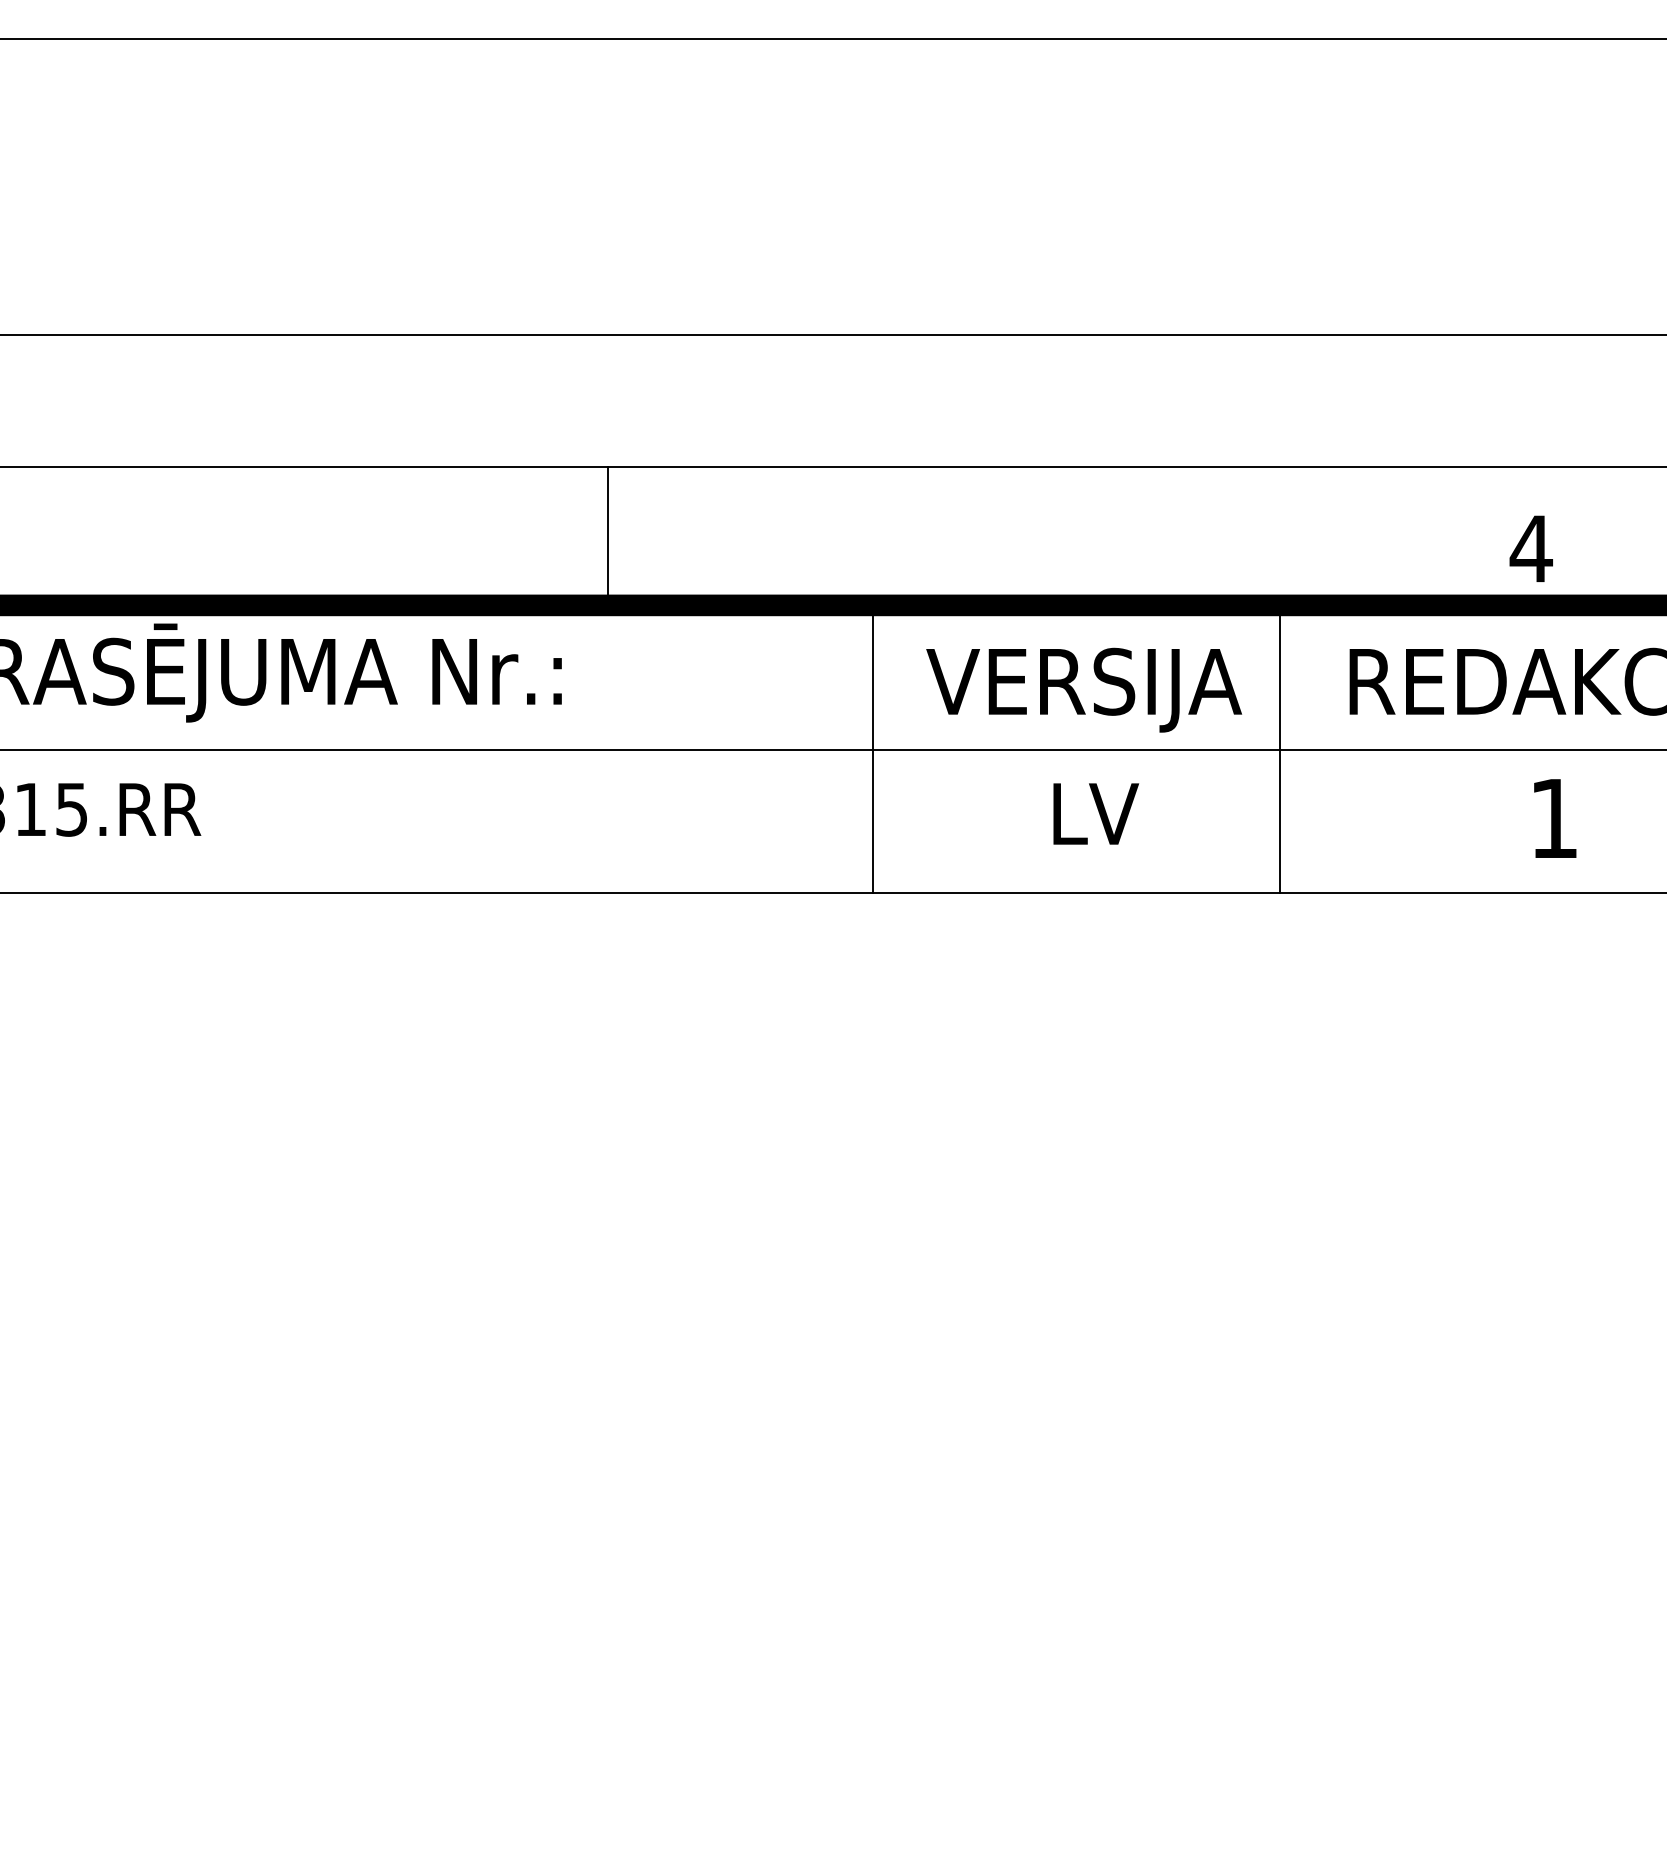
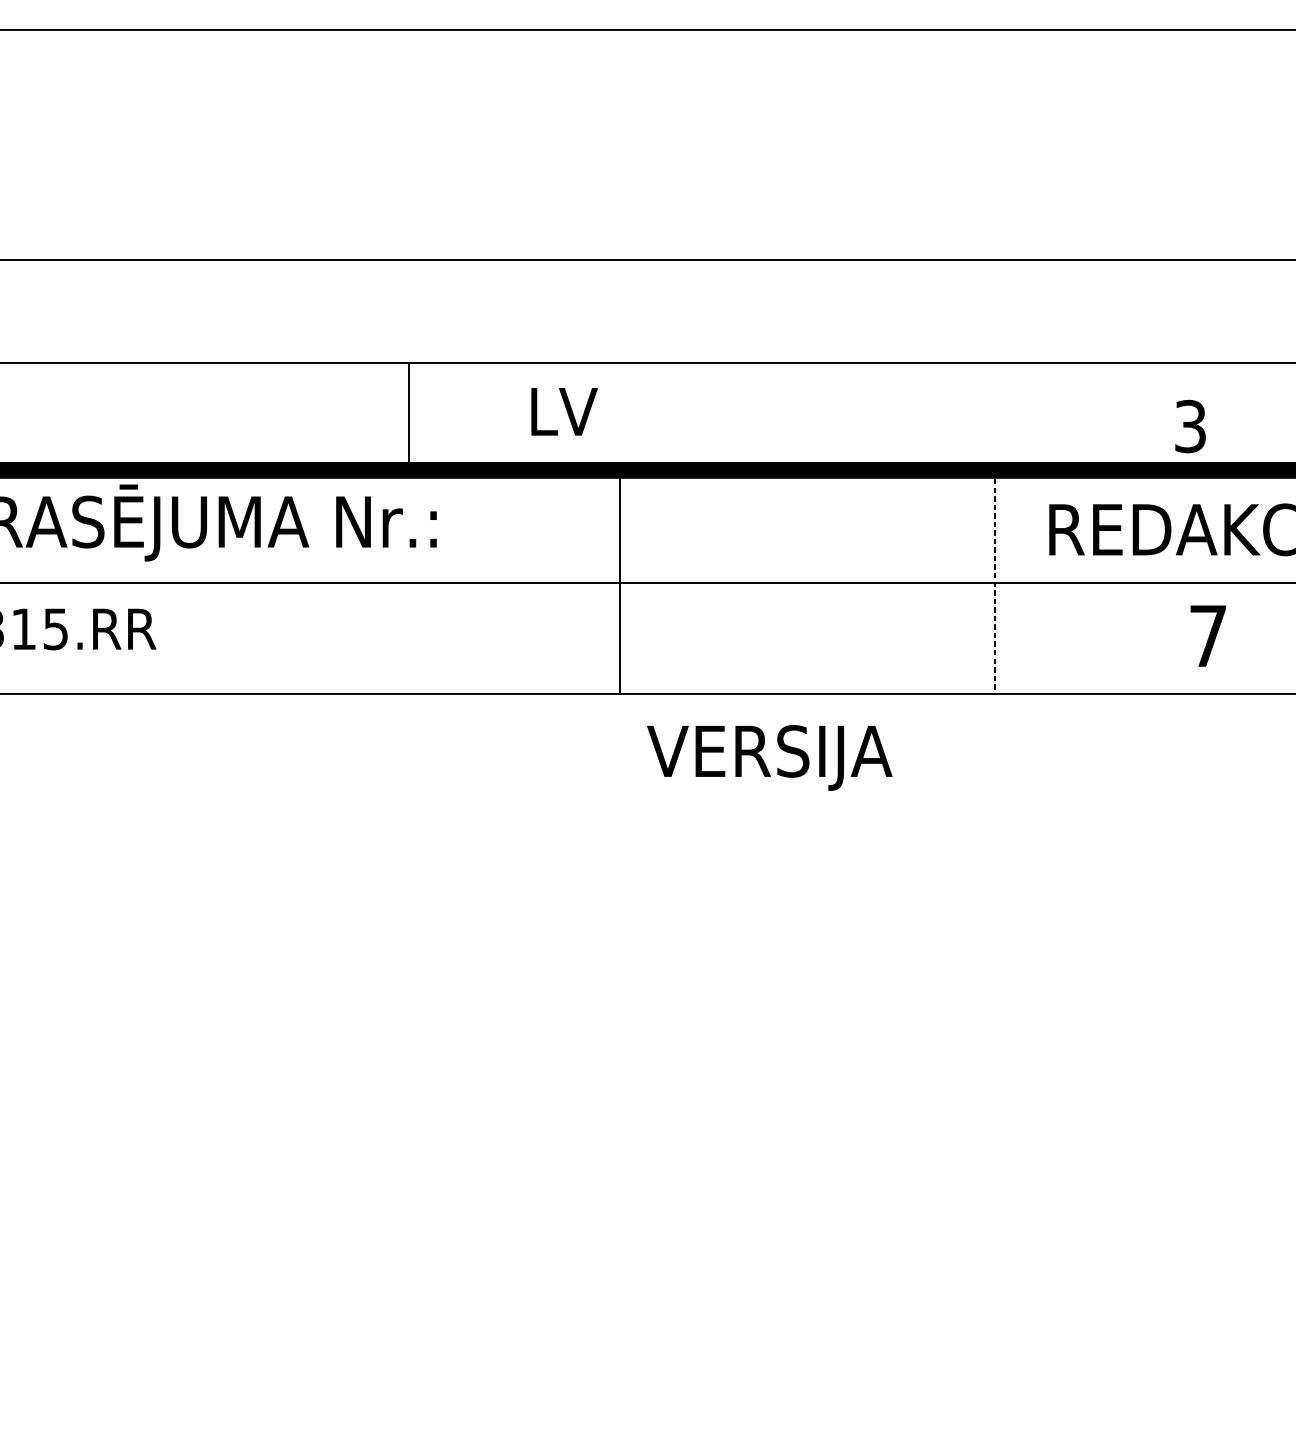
line: (607, 532) -> (409, 413), moved
text: (1530, 548) -> (1189, 426), 4 -> 3
text: (1084, 689) -> (770, 757), moved
line: (872, 749) -> (620, 582), moved
line: (1280, 749) -> (995, 582), solid -> dashed
text: (1096, 813) -> (564, 411), moved
text: (1553, 818) -> (1207, 636), 1 -> 7

